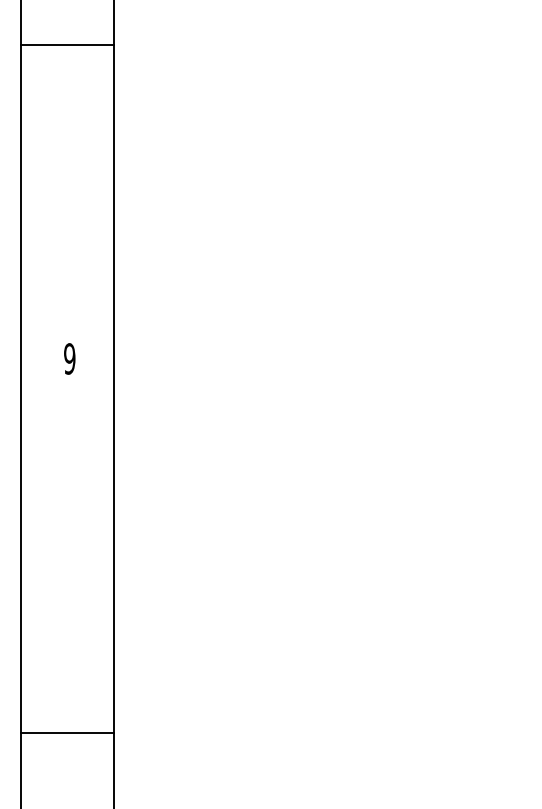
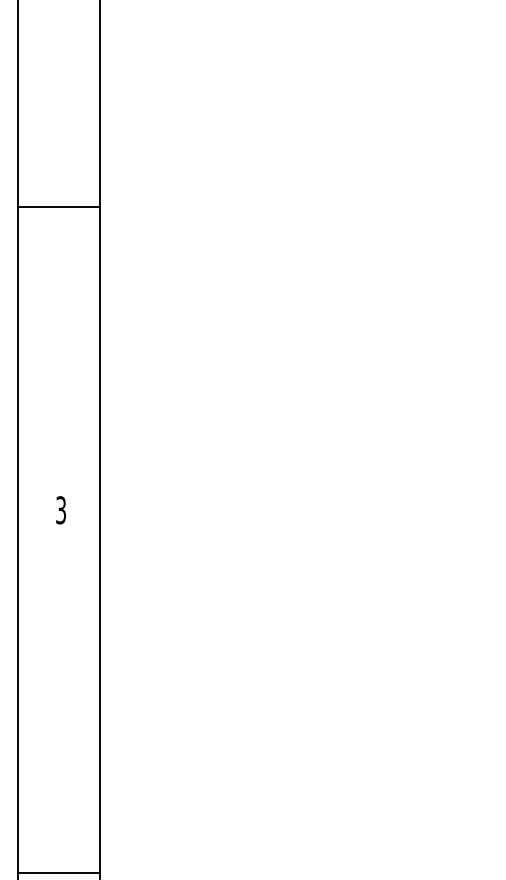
line: (66, 45) -> (58, 207), moved
text: (70, 359) -> (61, 510), 9 -> 3
line: (66, 733) -> (58, 873), moved

